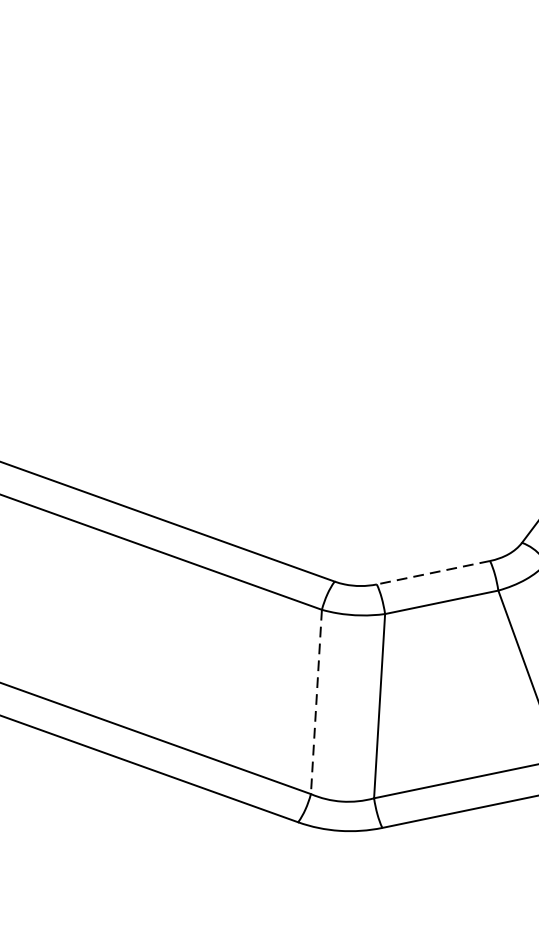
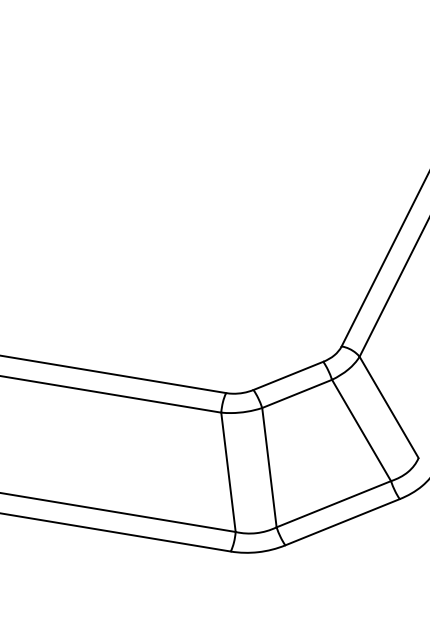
line: (433, 572) -> (288, 375), dashed -> solid
line: (316, 702) -> (228, 472), dashed -> solid

